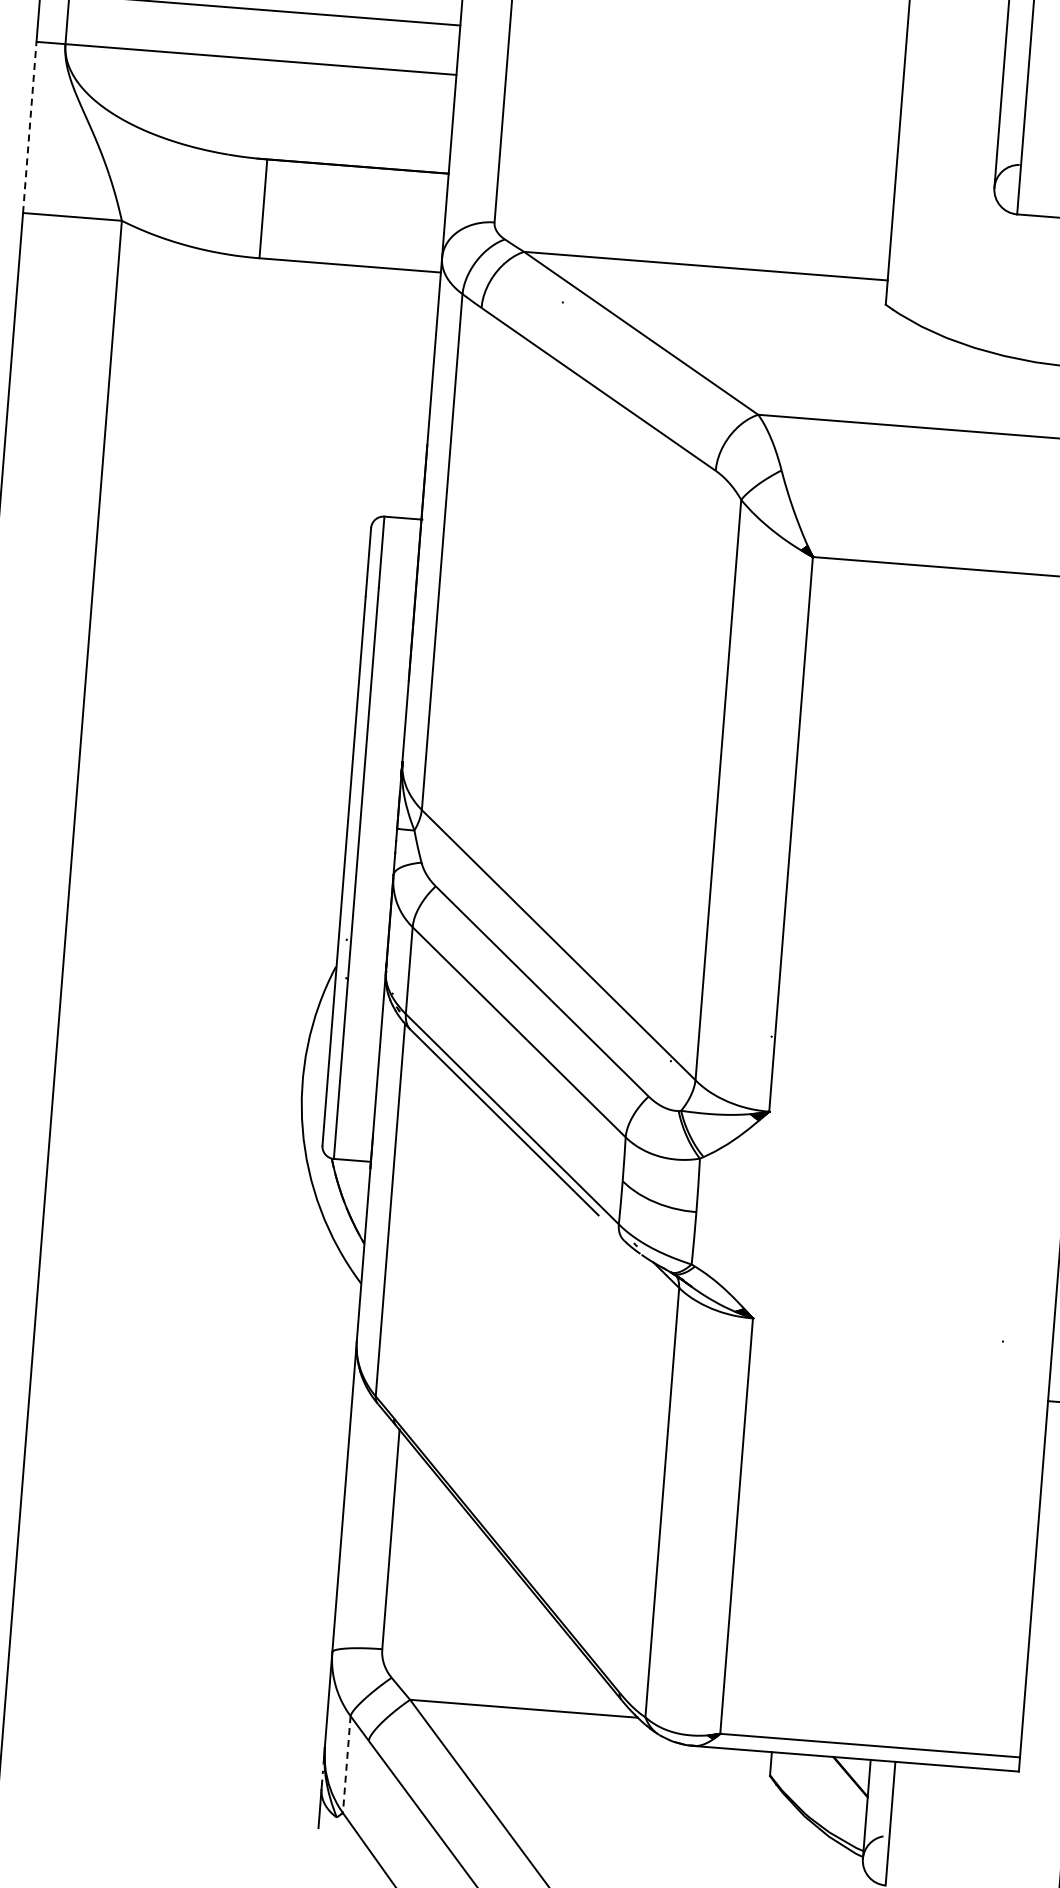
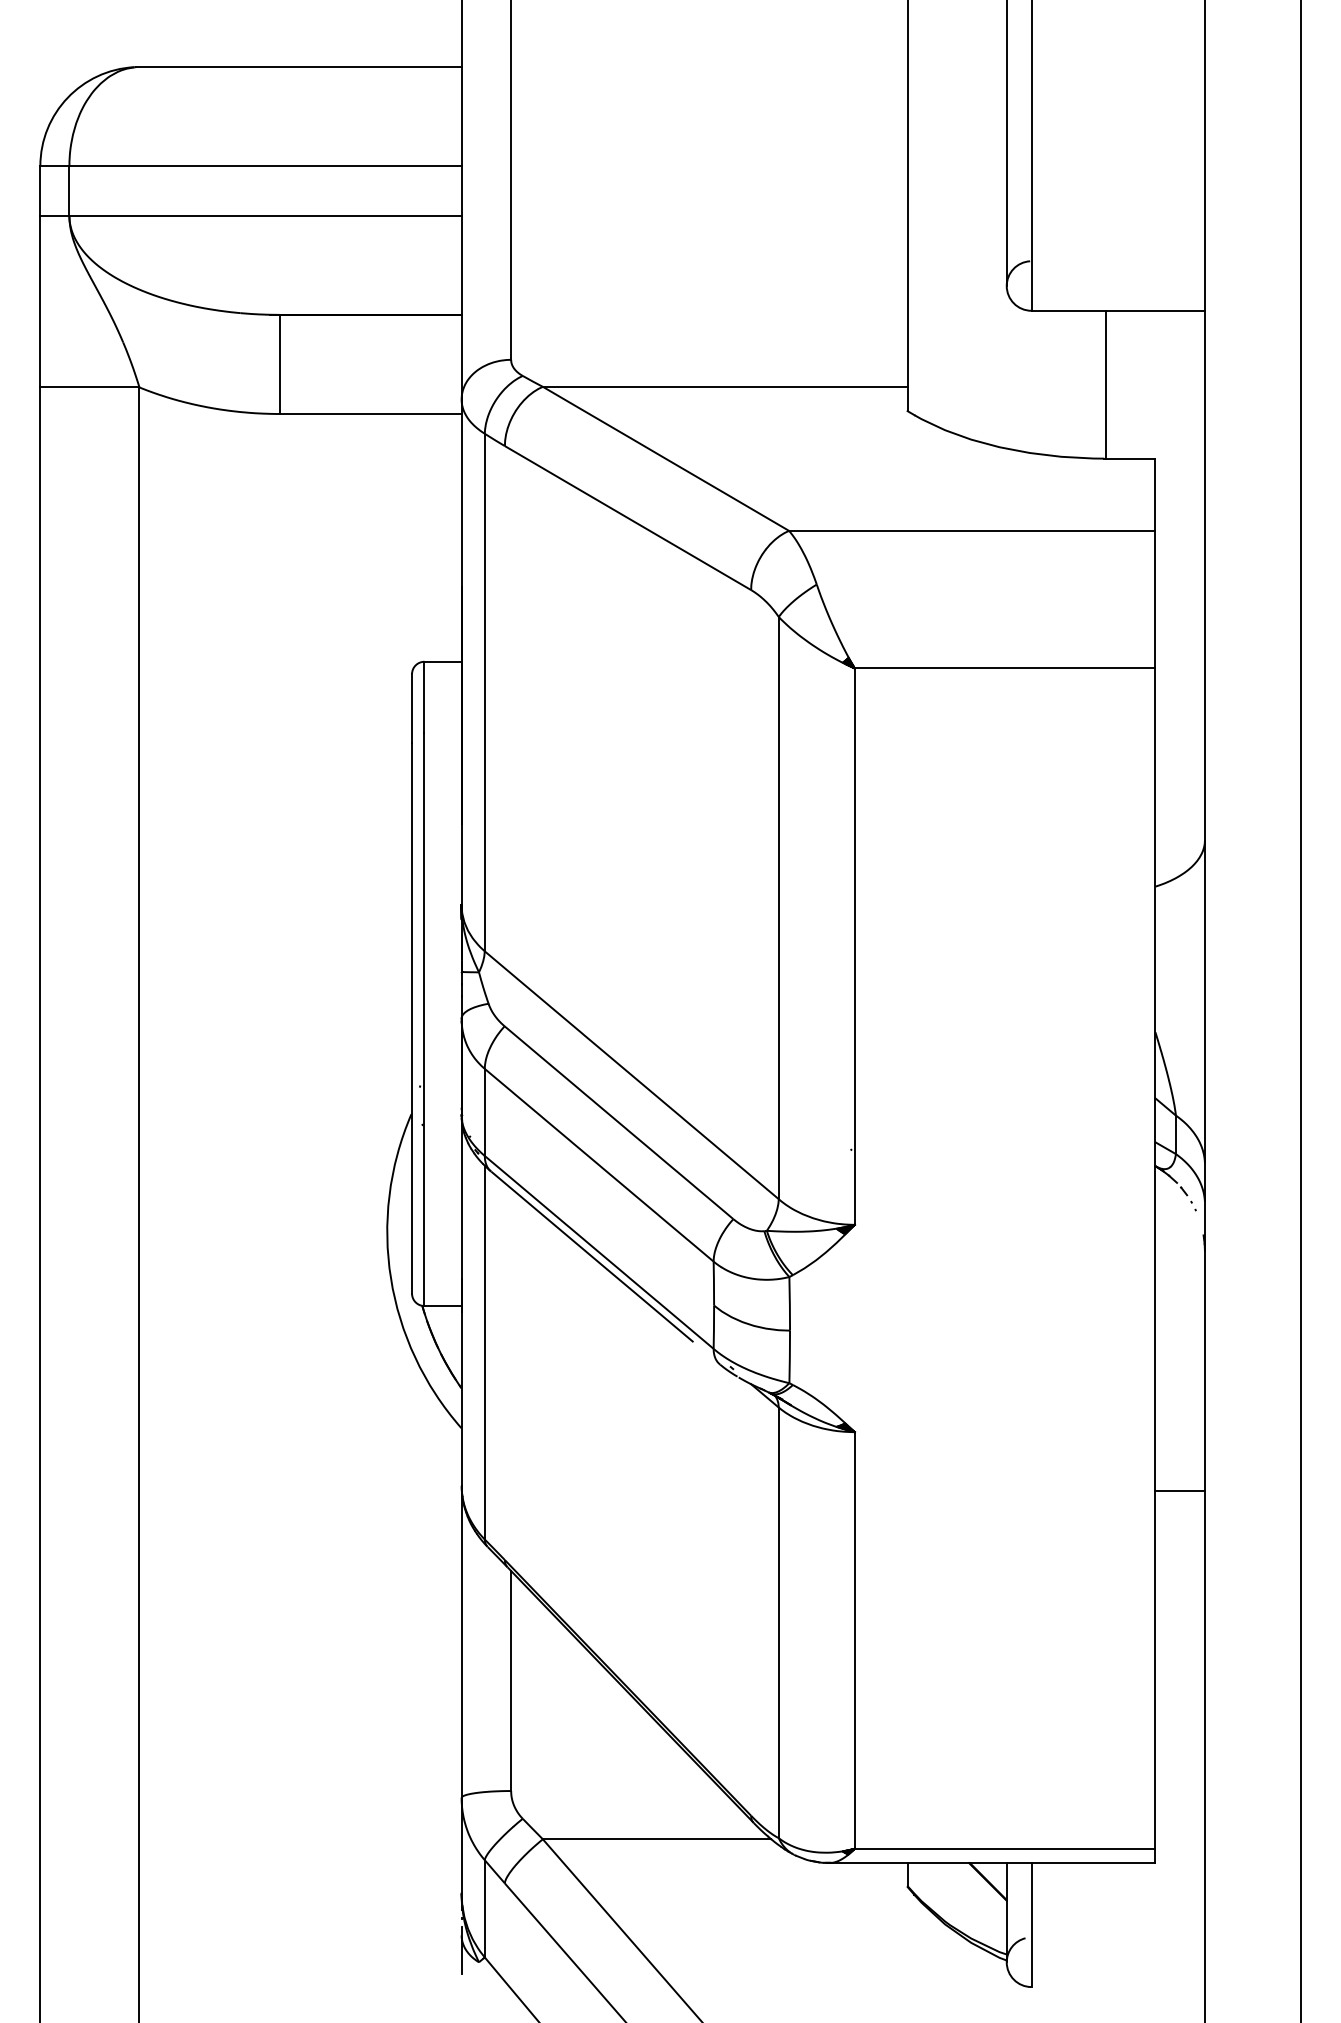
line: (29, 127) -> (40, 301), dashed -> solid
line: (346, 1764) -> (484, 1908), dashed -> solid

